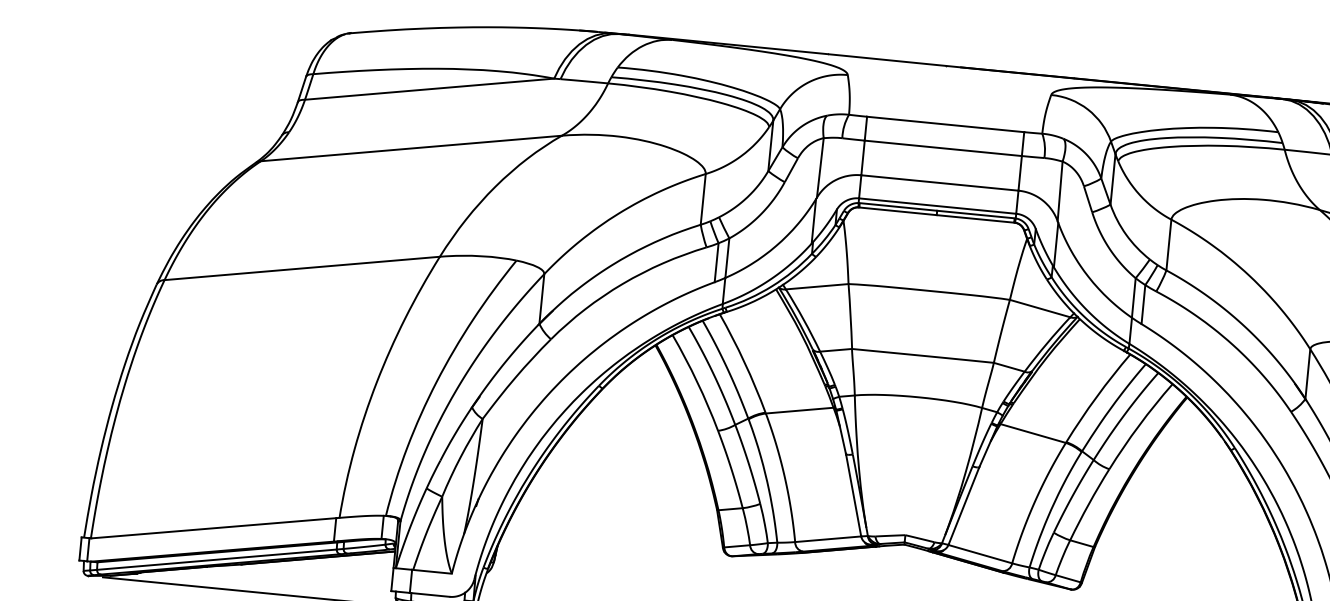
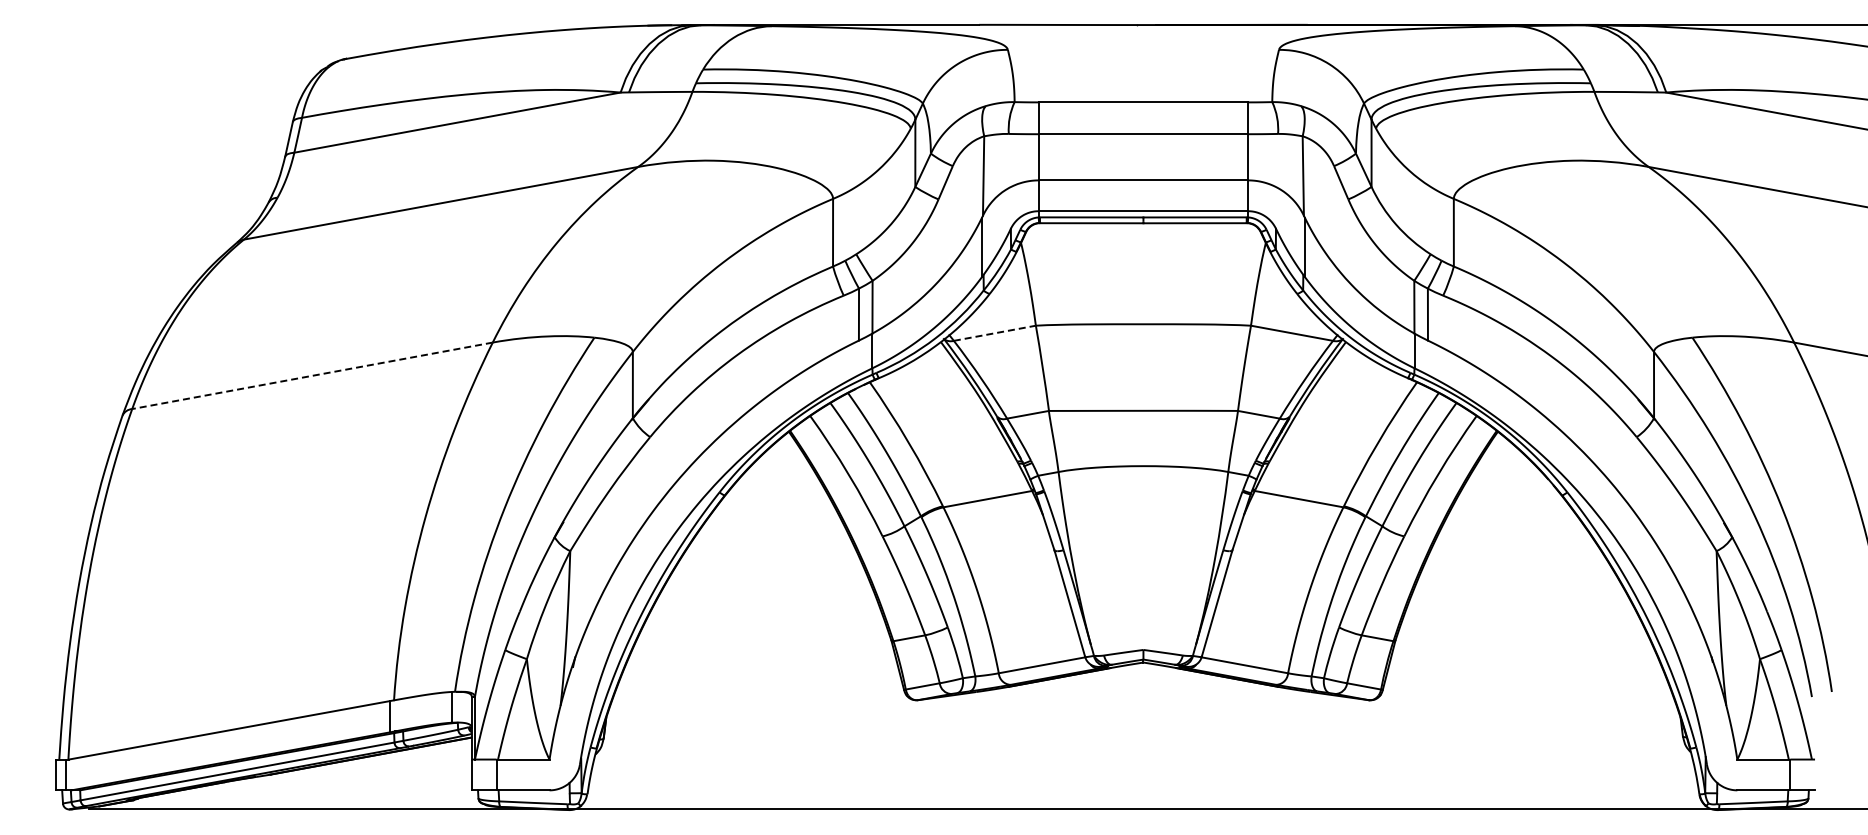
line: (302, 268) -> (312, 375), solid -> dashed
line: (816, 286) -> (994, 333), solid -> dashed

